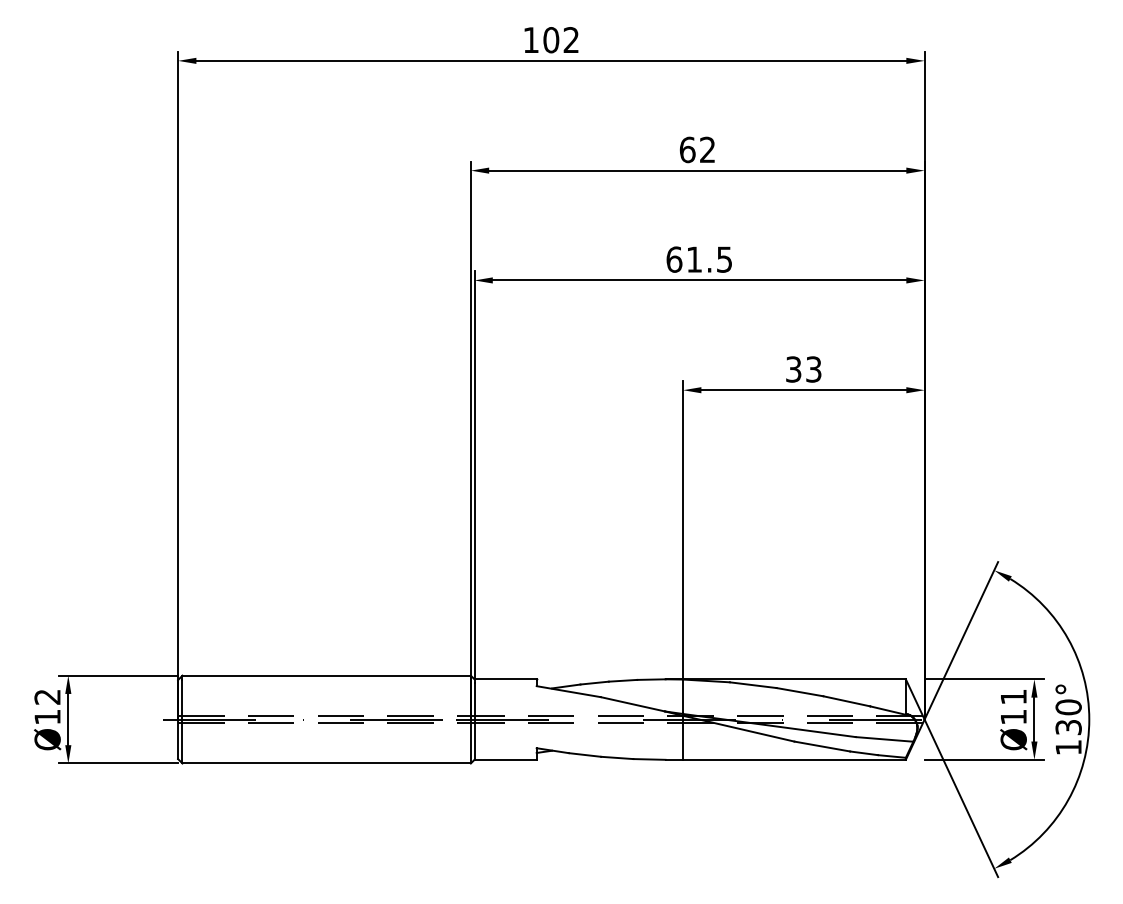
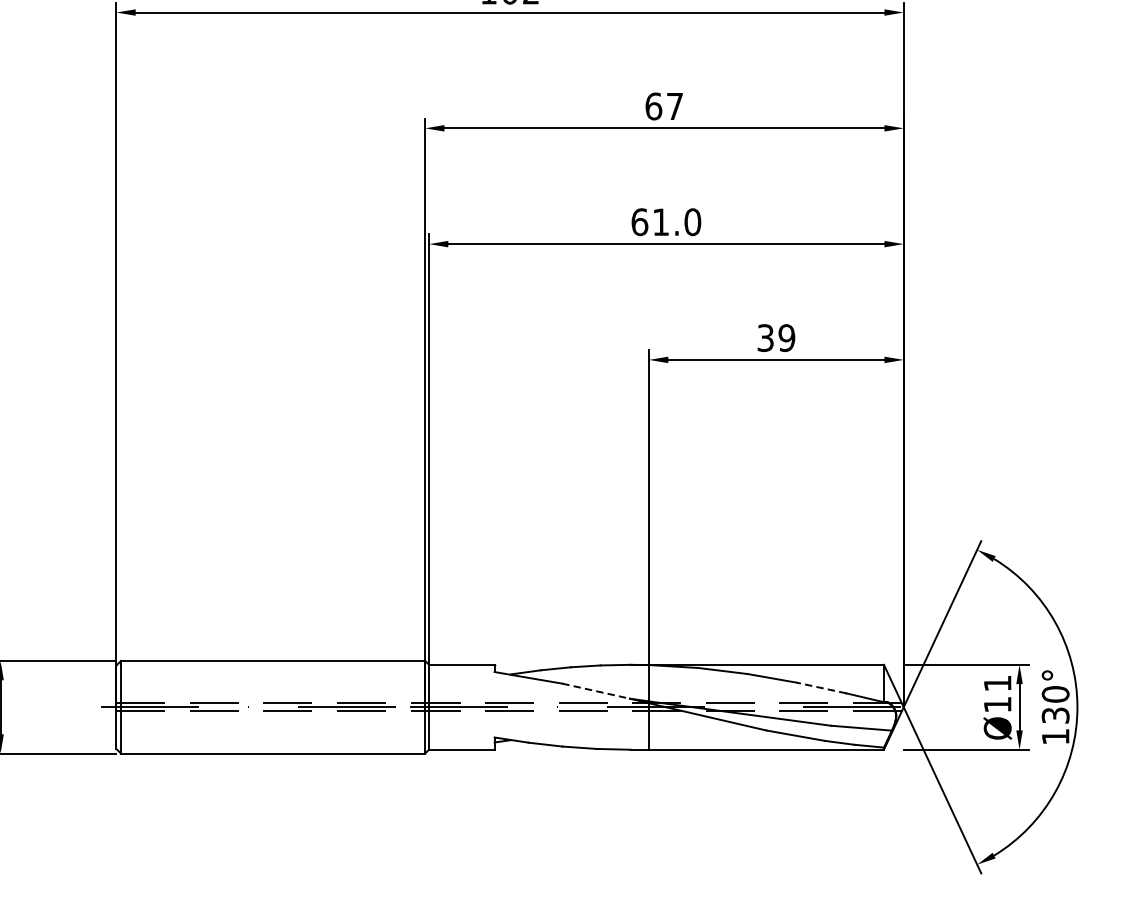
text: (707, 149) -> (674, 106), 62 -> 67
text: (724, 259) -> (692, 222), 61.5 -> 61.0
text: (813, 369) -> (786, 338), 33 -> 39
line: (846, 701) -> (821, 688), solid -> dashed
line: (632, 704) -> (595, 691), solid -> dashed

